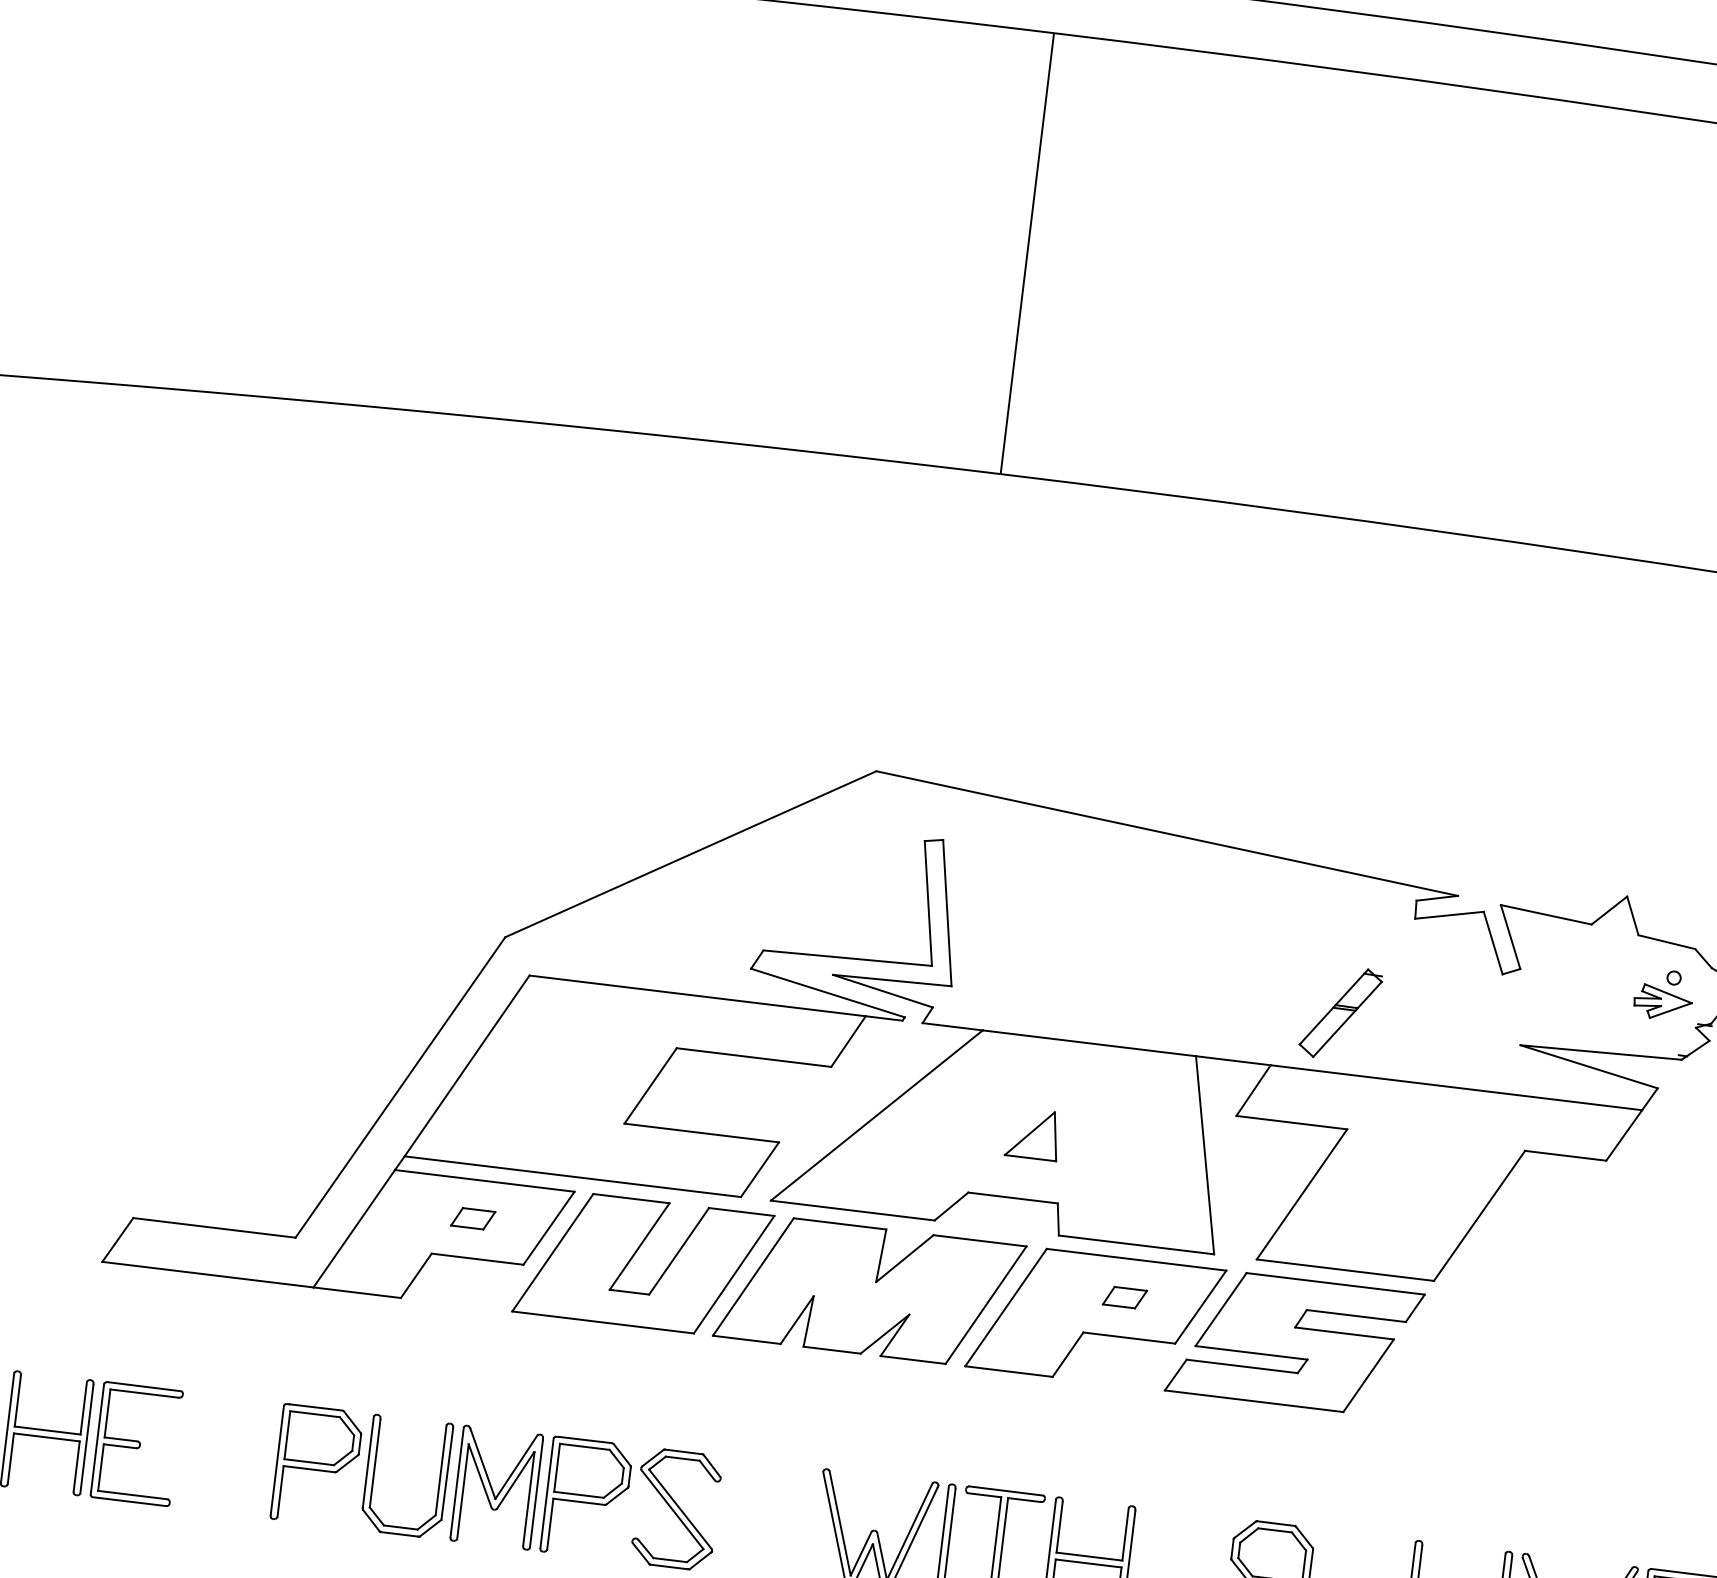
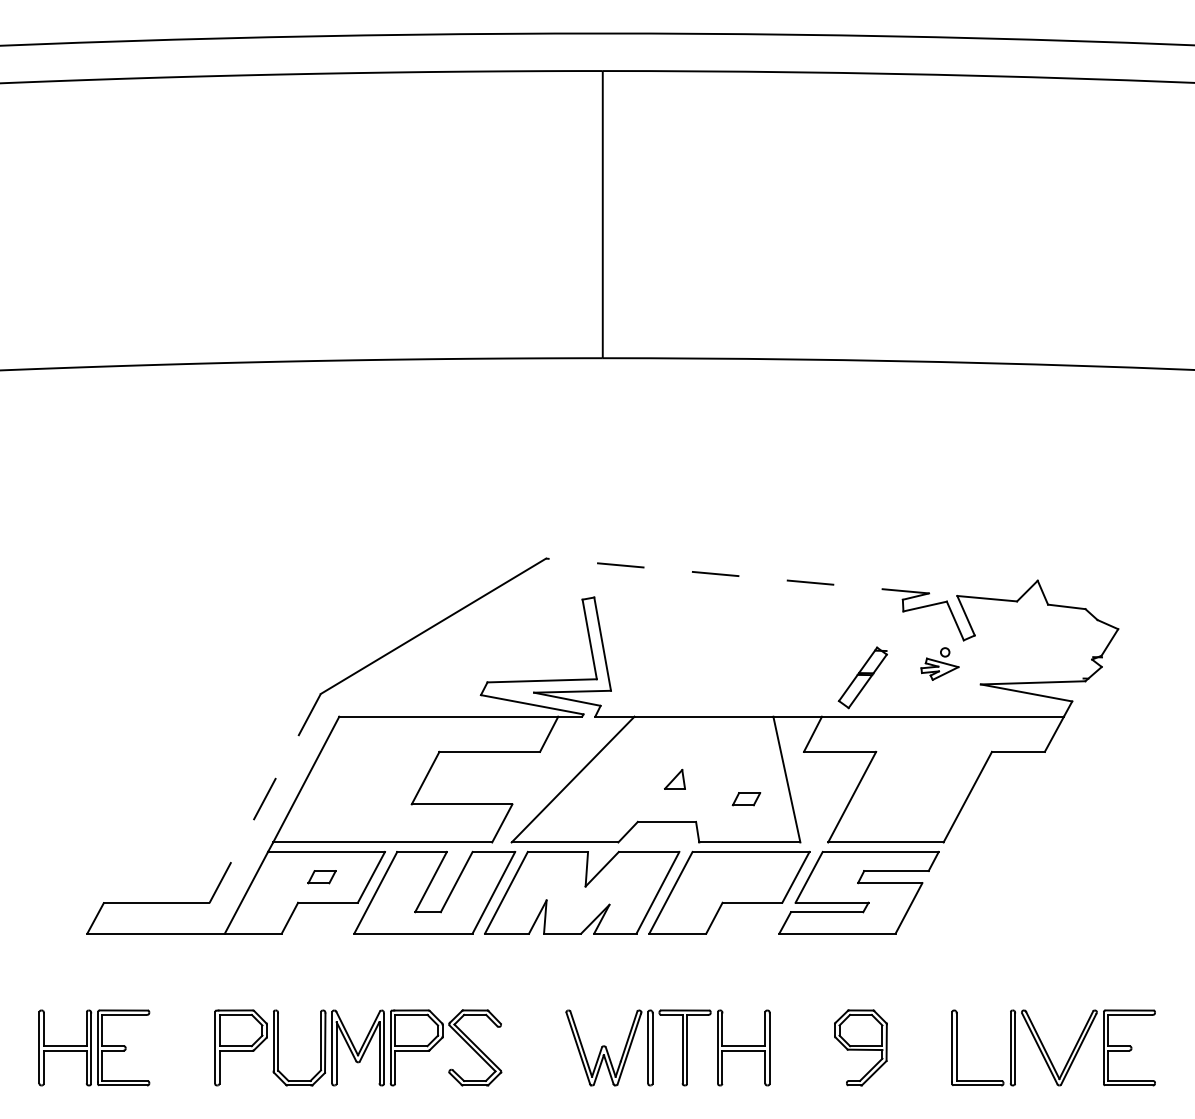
line: (1167, 832) -> (737, 575), solid -> dashed
part: (1663, 994) -> (939, 663), moved
line: (399, 1087) -> (264, 798), solid -> dashed
part: (1032, 1134) -> (674, 779), size x0.6
part: (1124, 1298) -> (746, 799), moved

